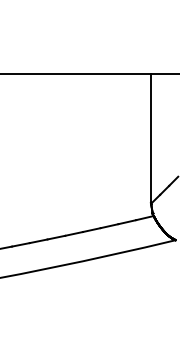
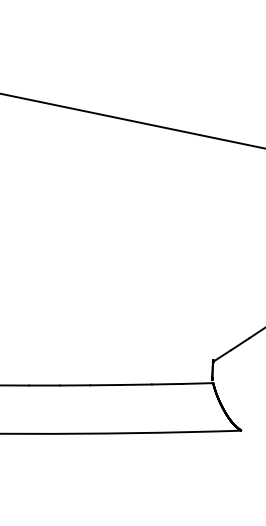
line: (151, 138) -> (236, 253), removed

